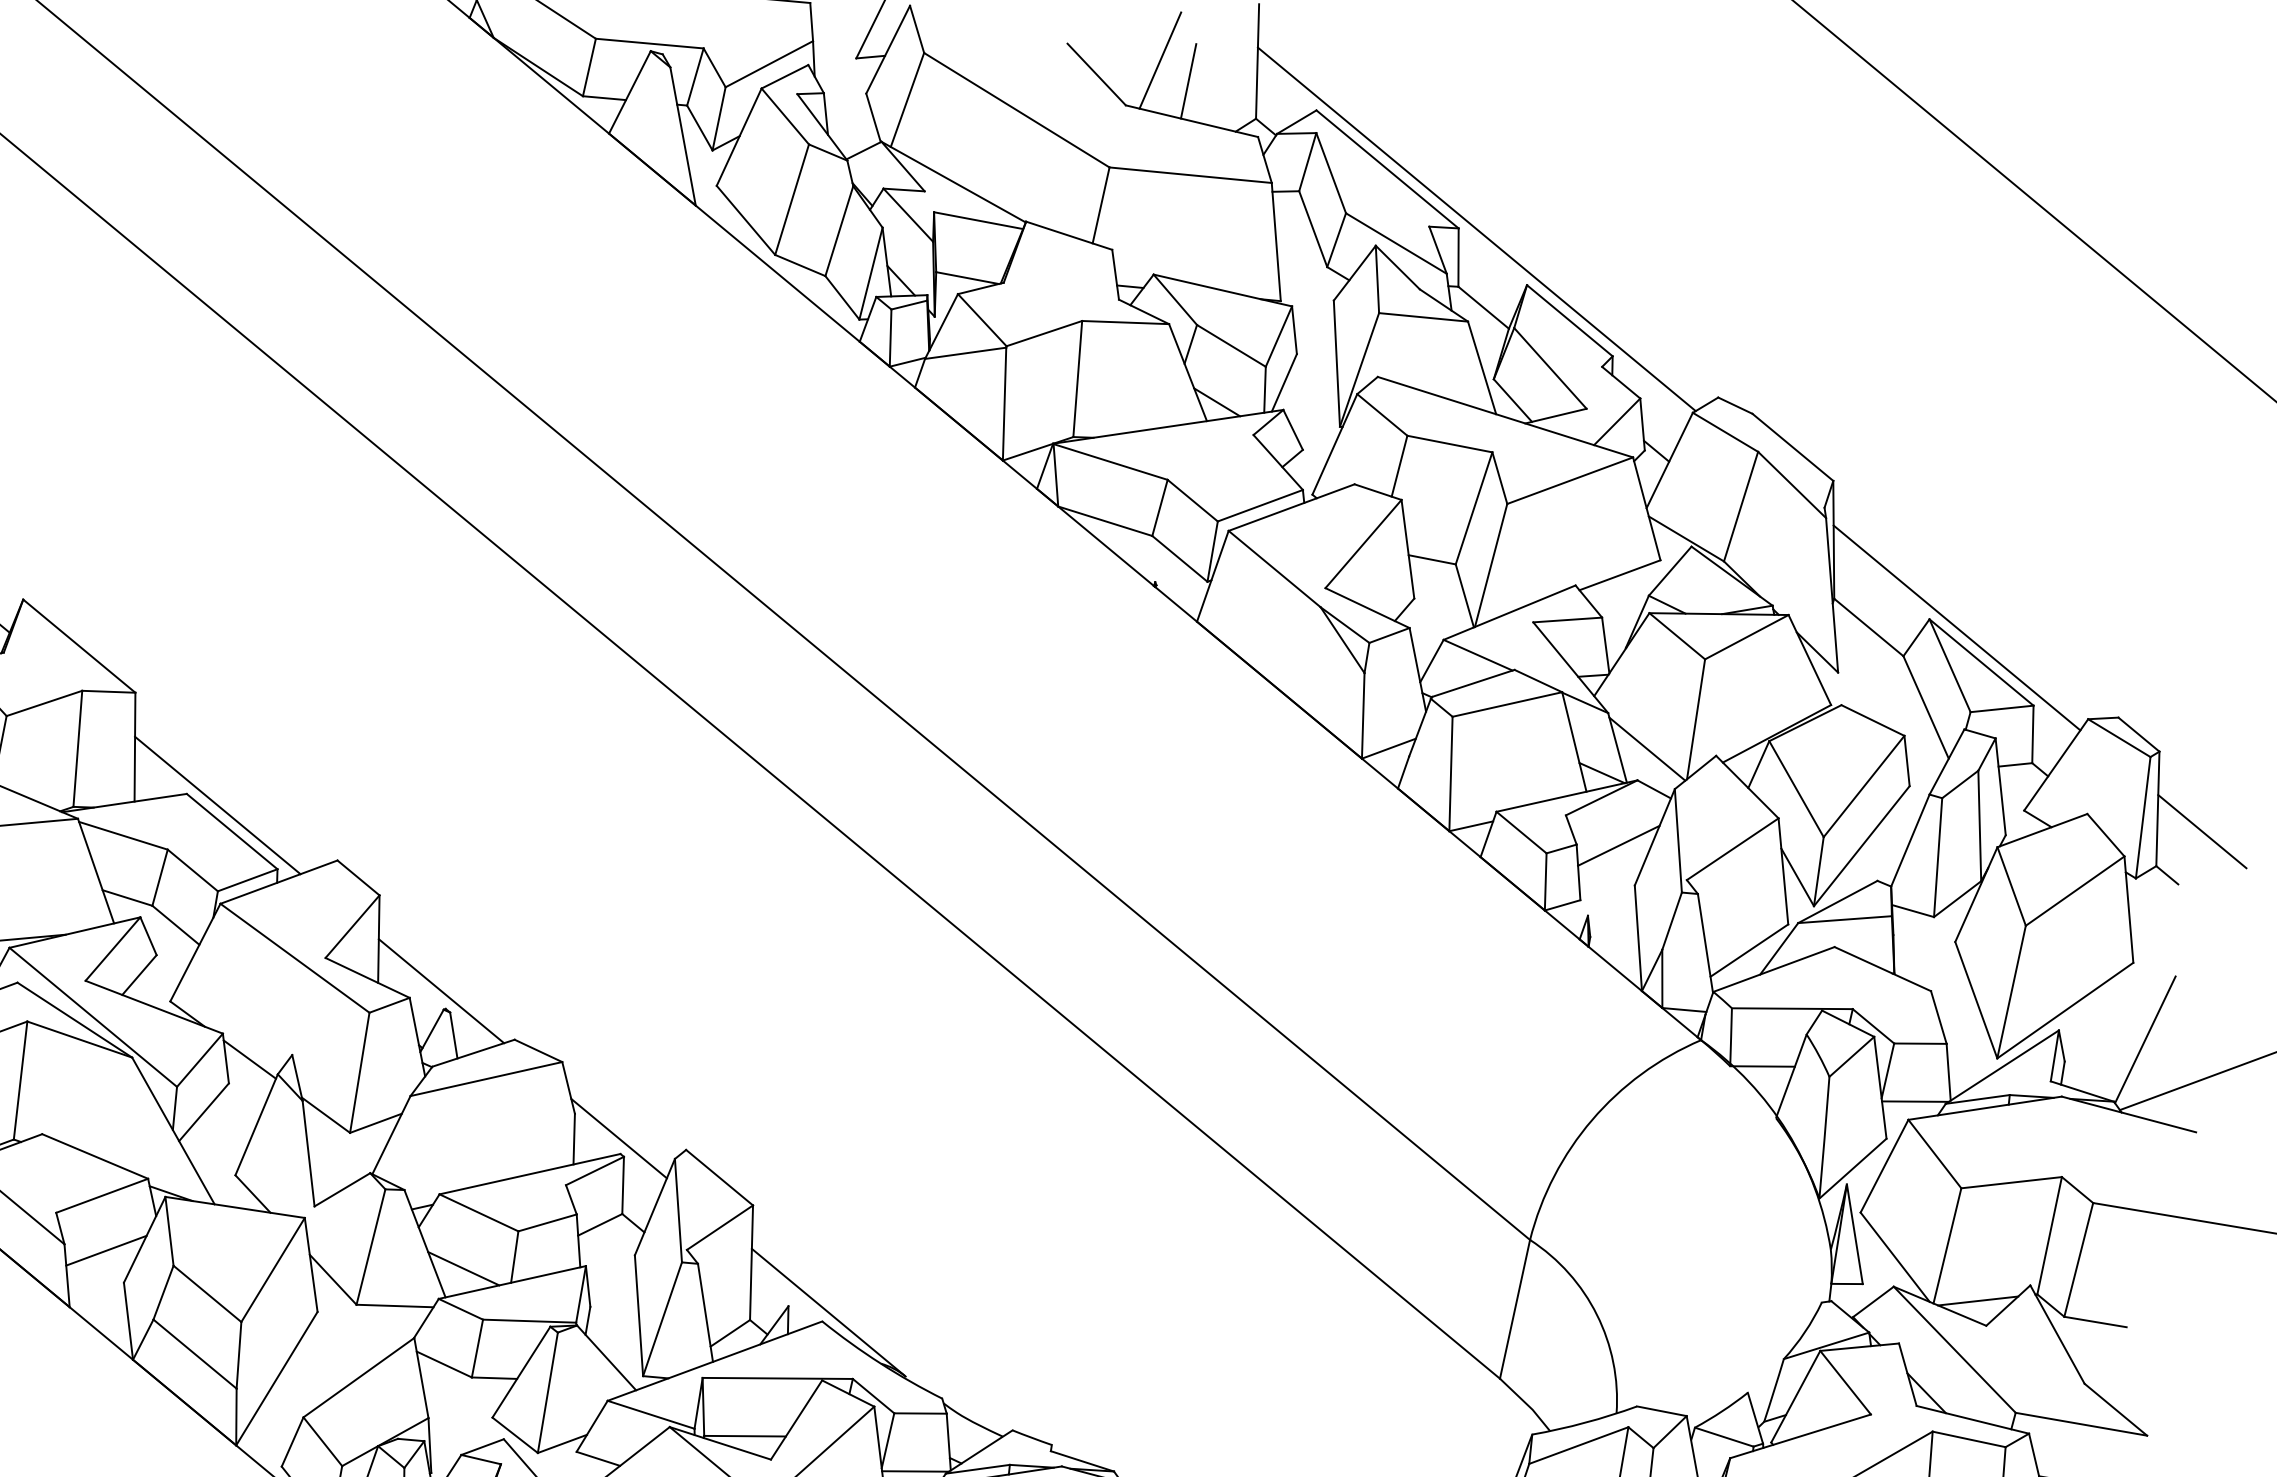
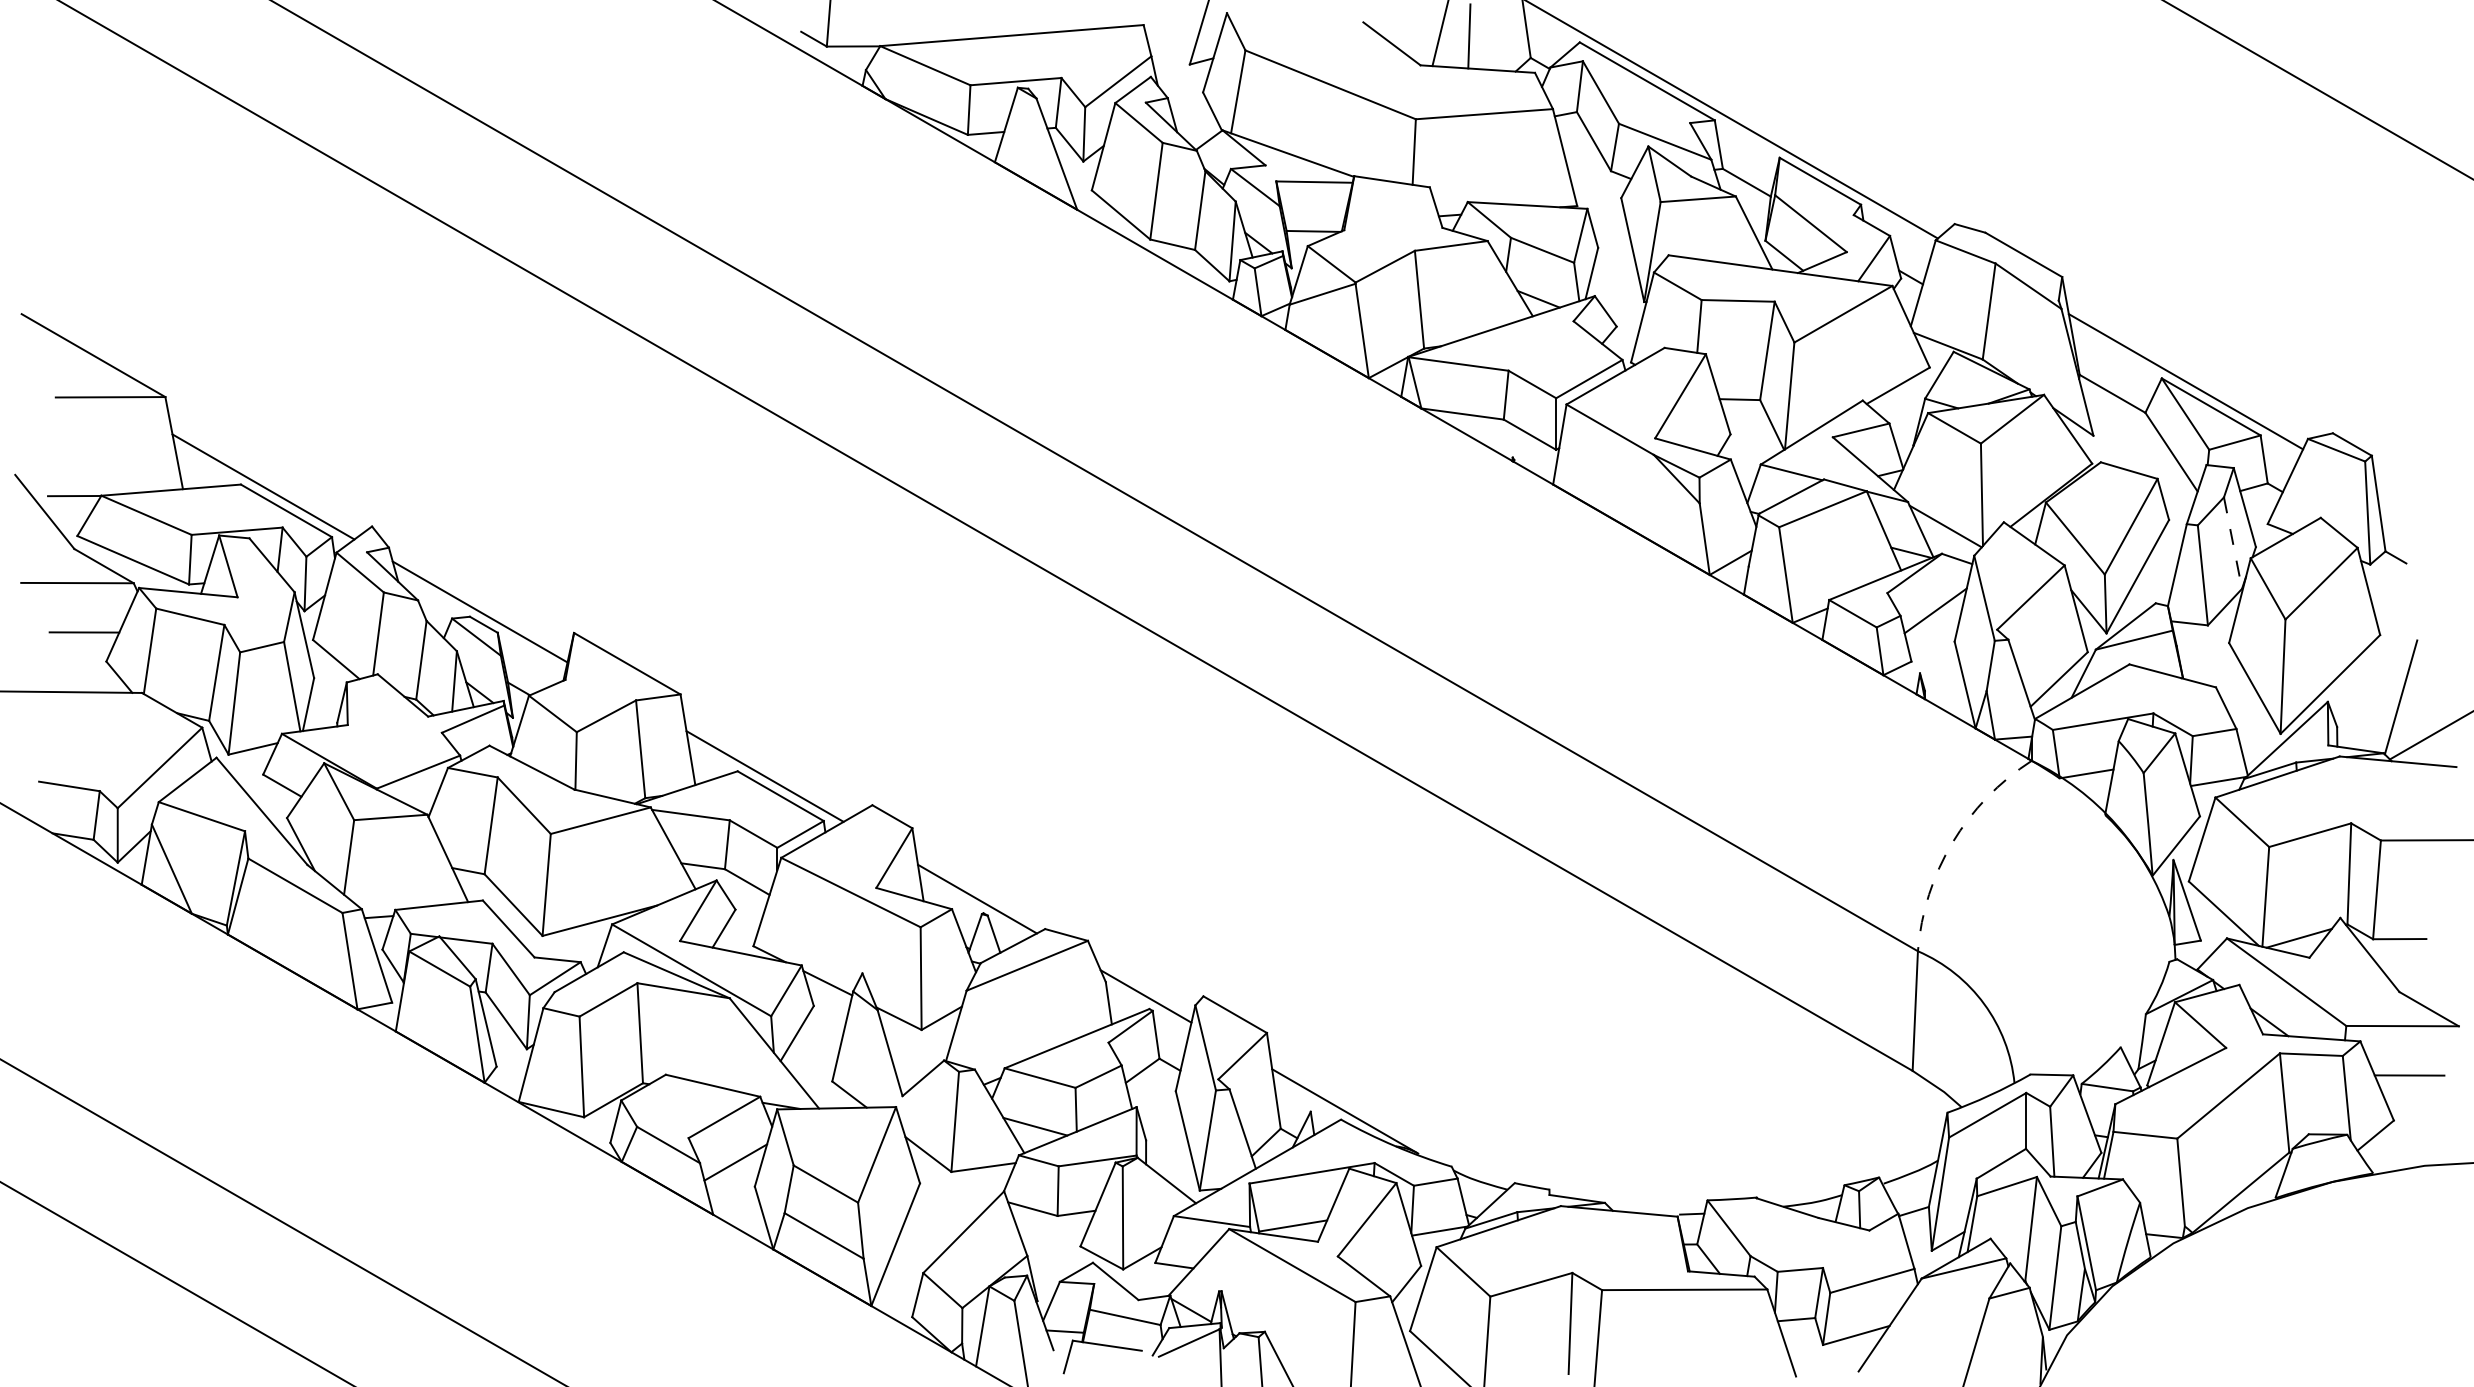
line: (1980, 826) -> (2233, 543), solid -> dashed
line: (2201, 831) -> (2418, 516), removed
arc: (1592, 1119) -> (1952, 842), solid -> dashed

